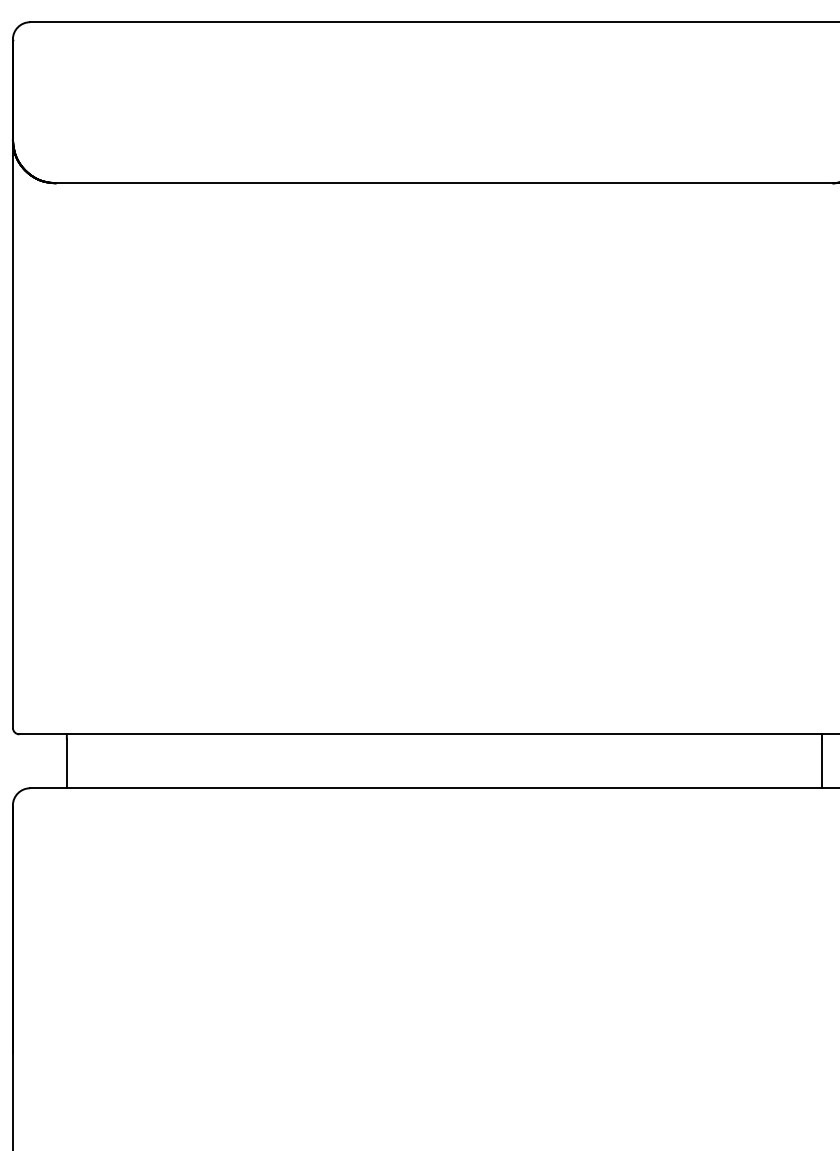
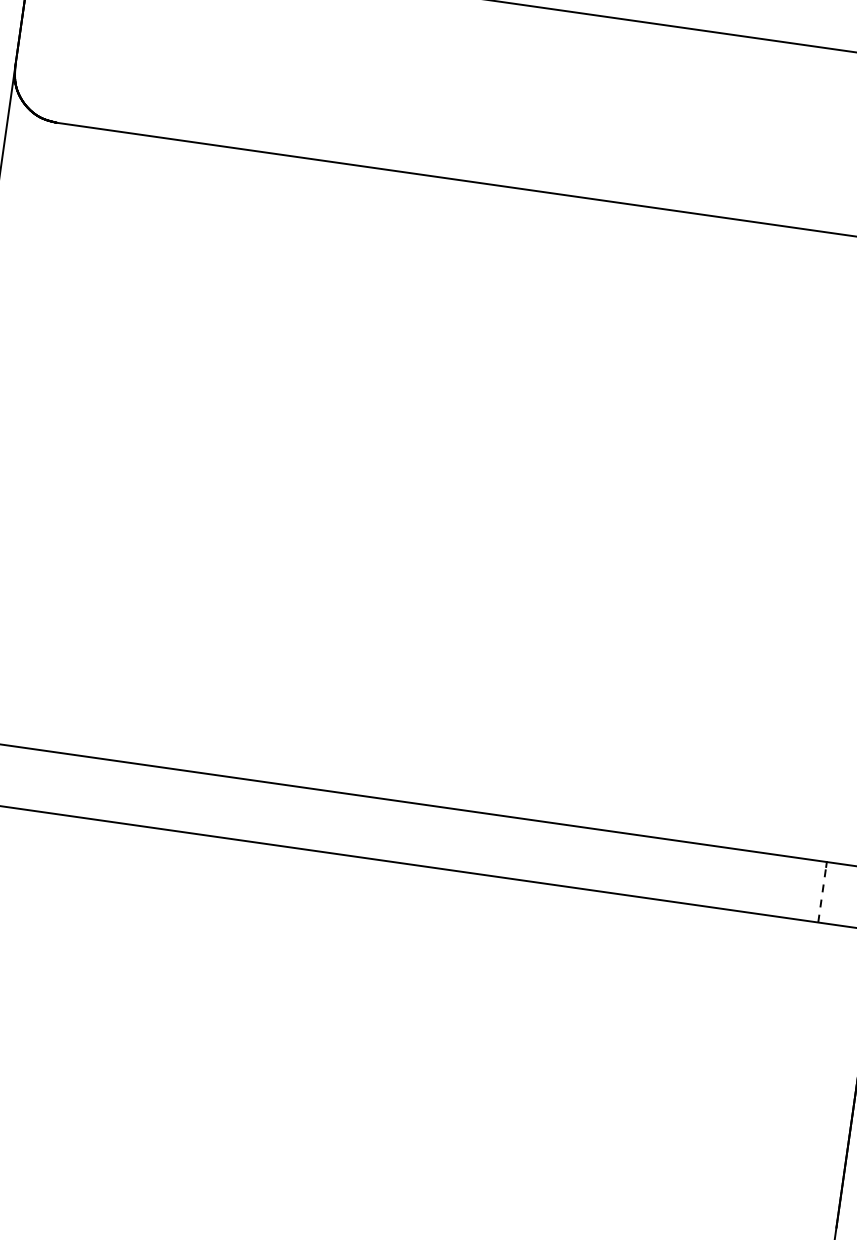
line: (822, 763) -> (822, 894), solid -> dashed

